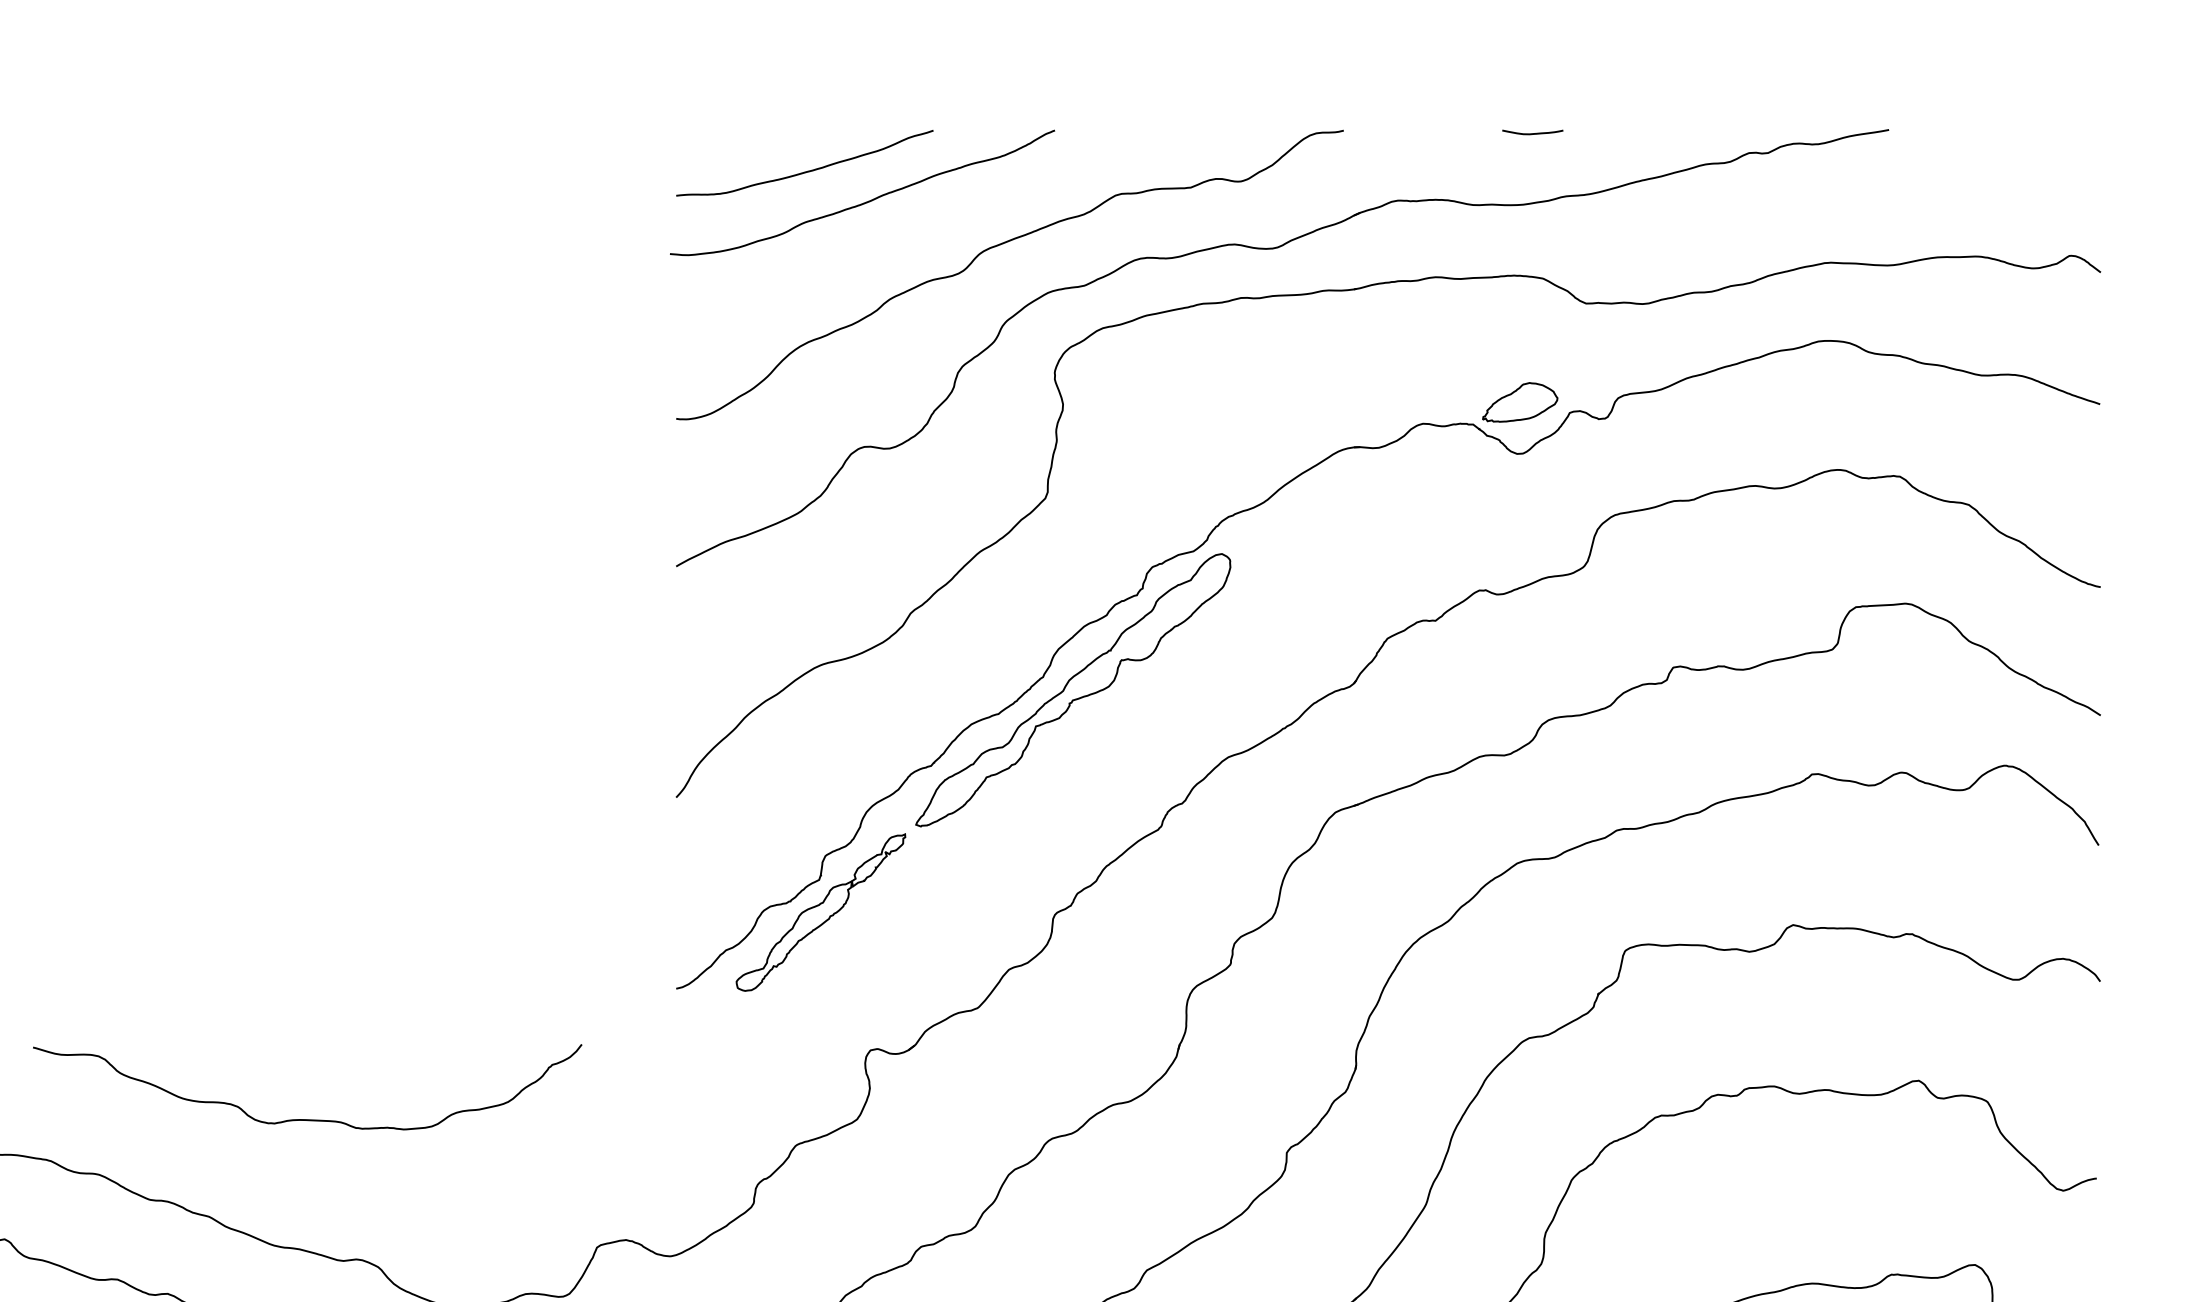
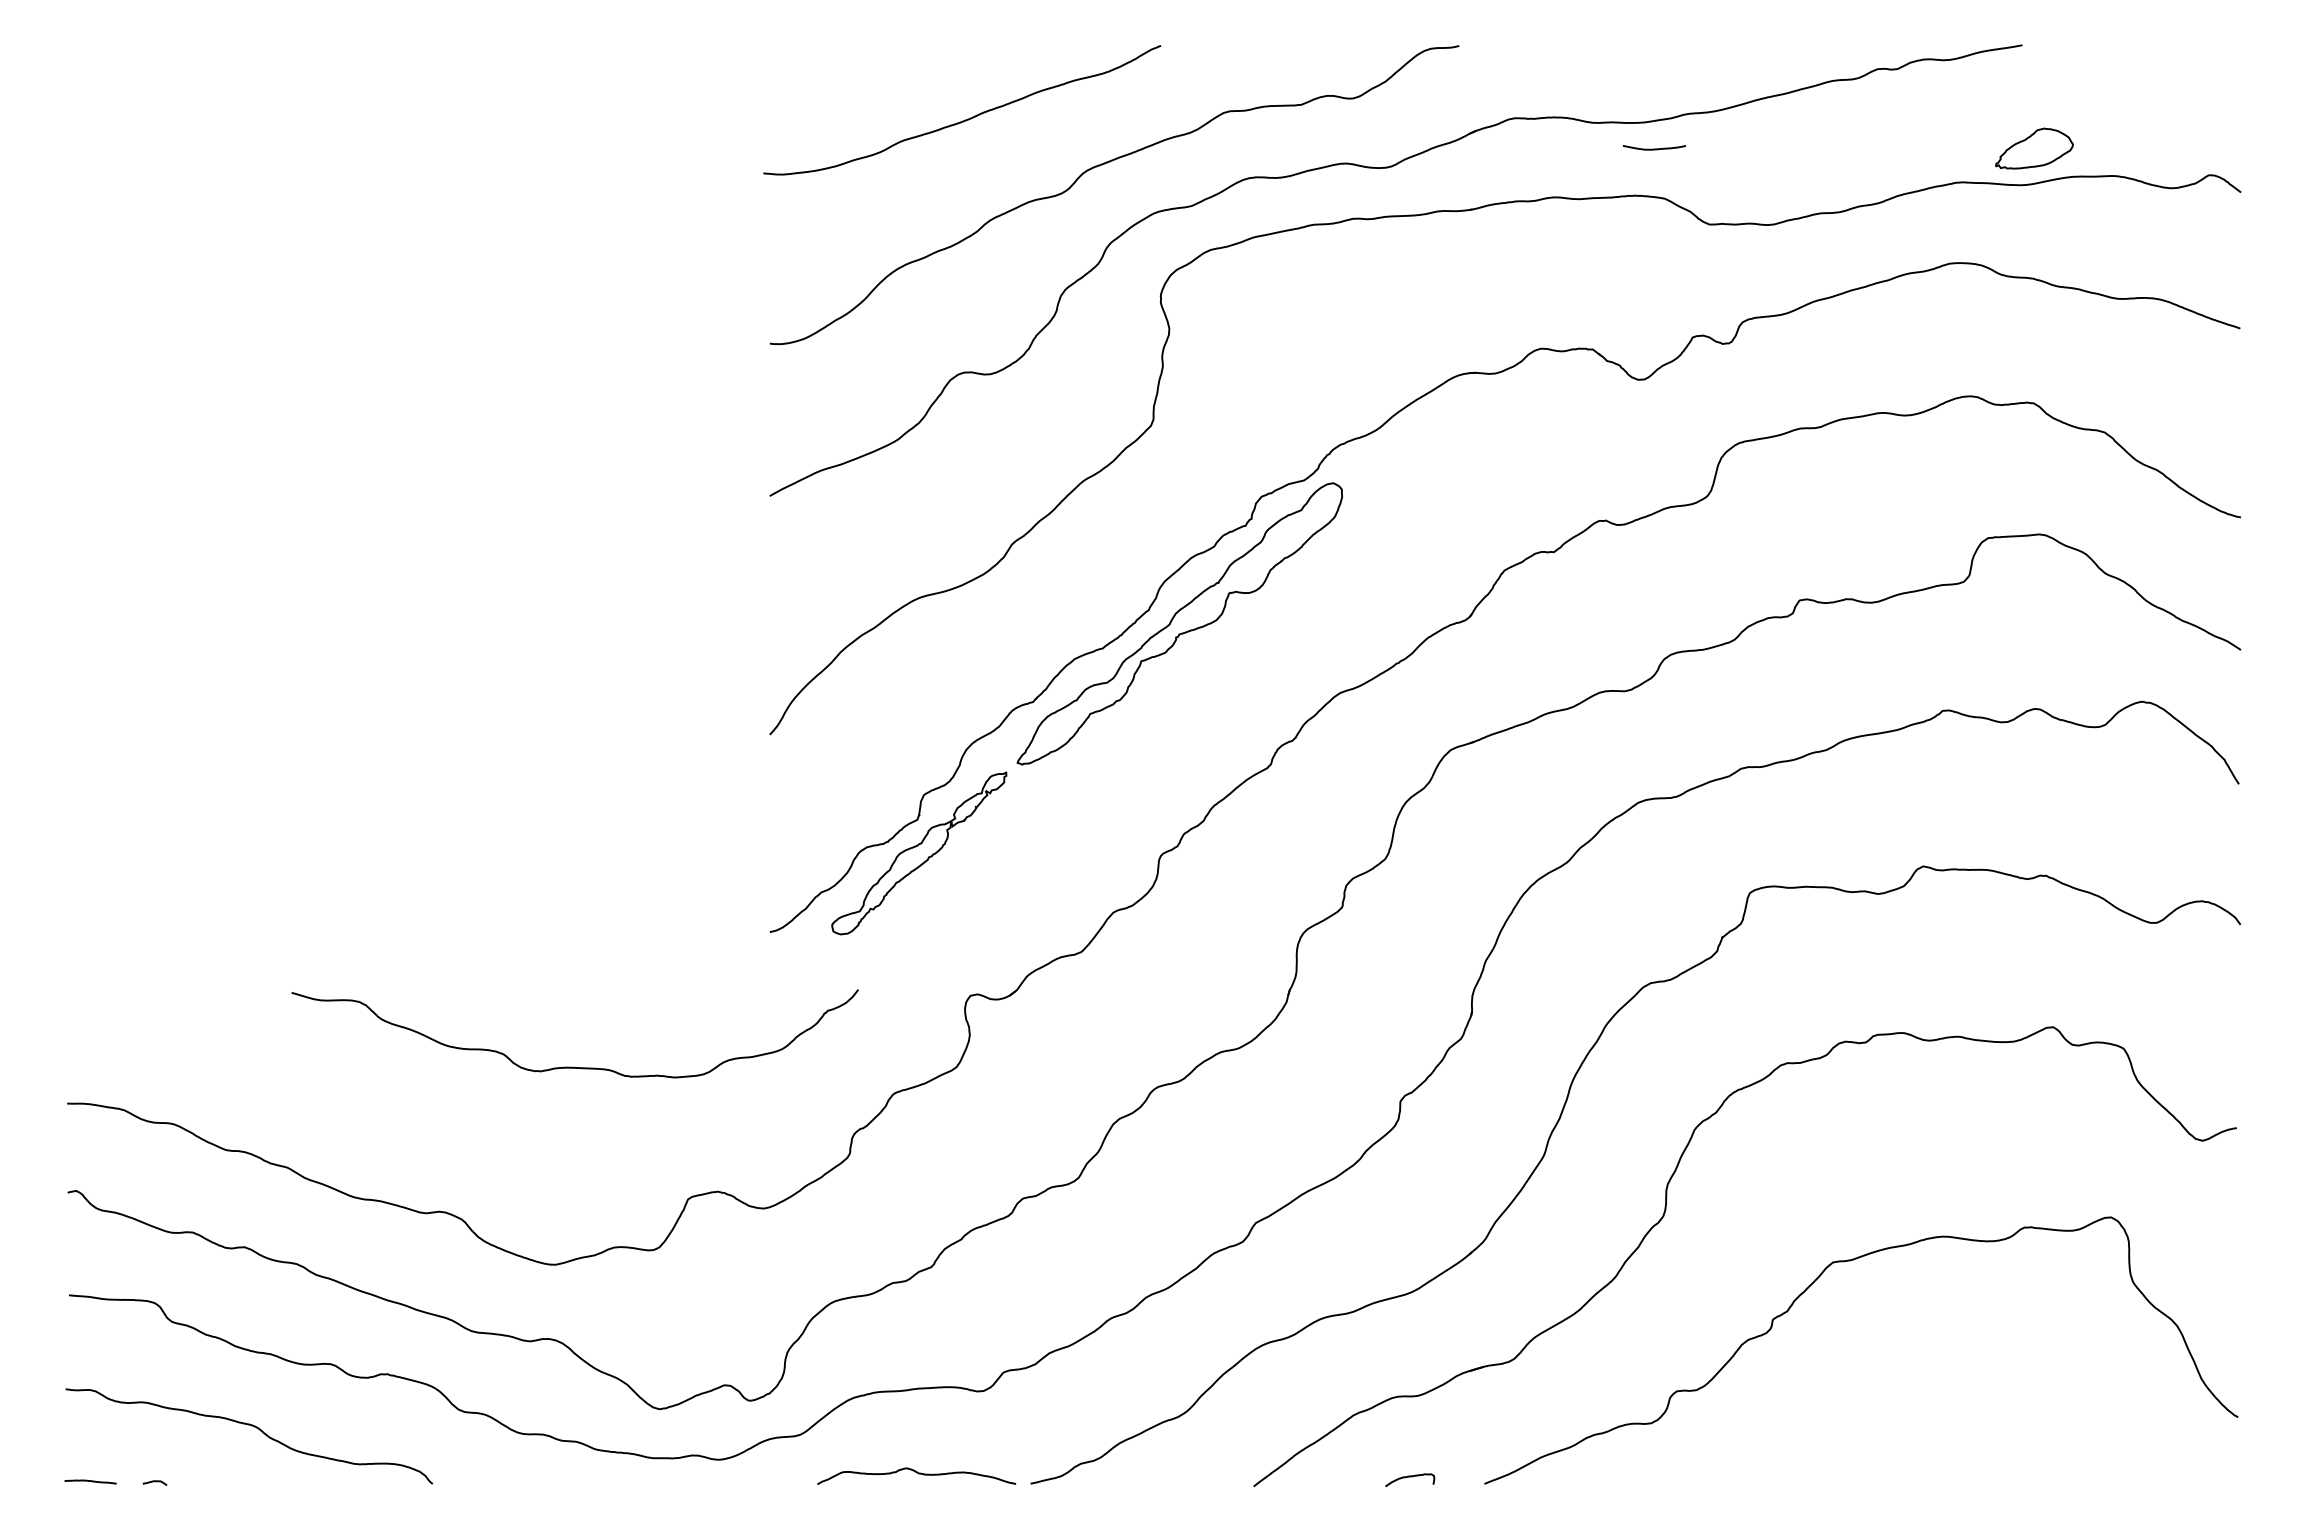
curve: (1532, 133) -> (1654, 148), moved
curve: (806, 170) -> (904, 87), removed
part: (1520, 402) -> (2034, 148), moved
curve: (306, 1118) -> (573, 1066), moved

